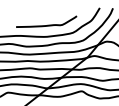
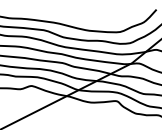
curve: (47, 25) -> (92, 17), removed

